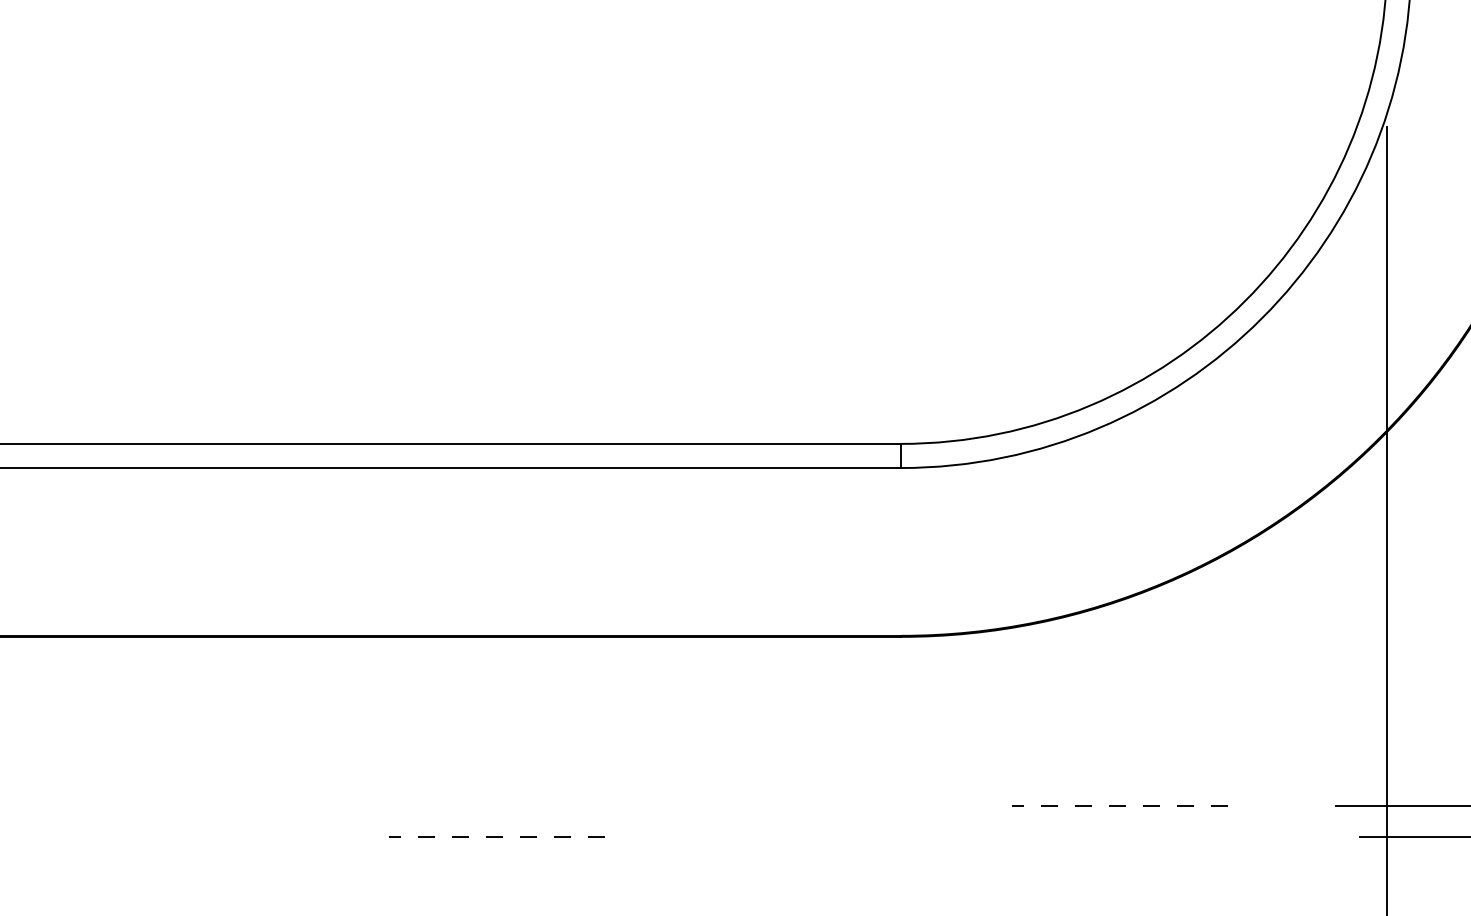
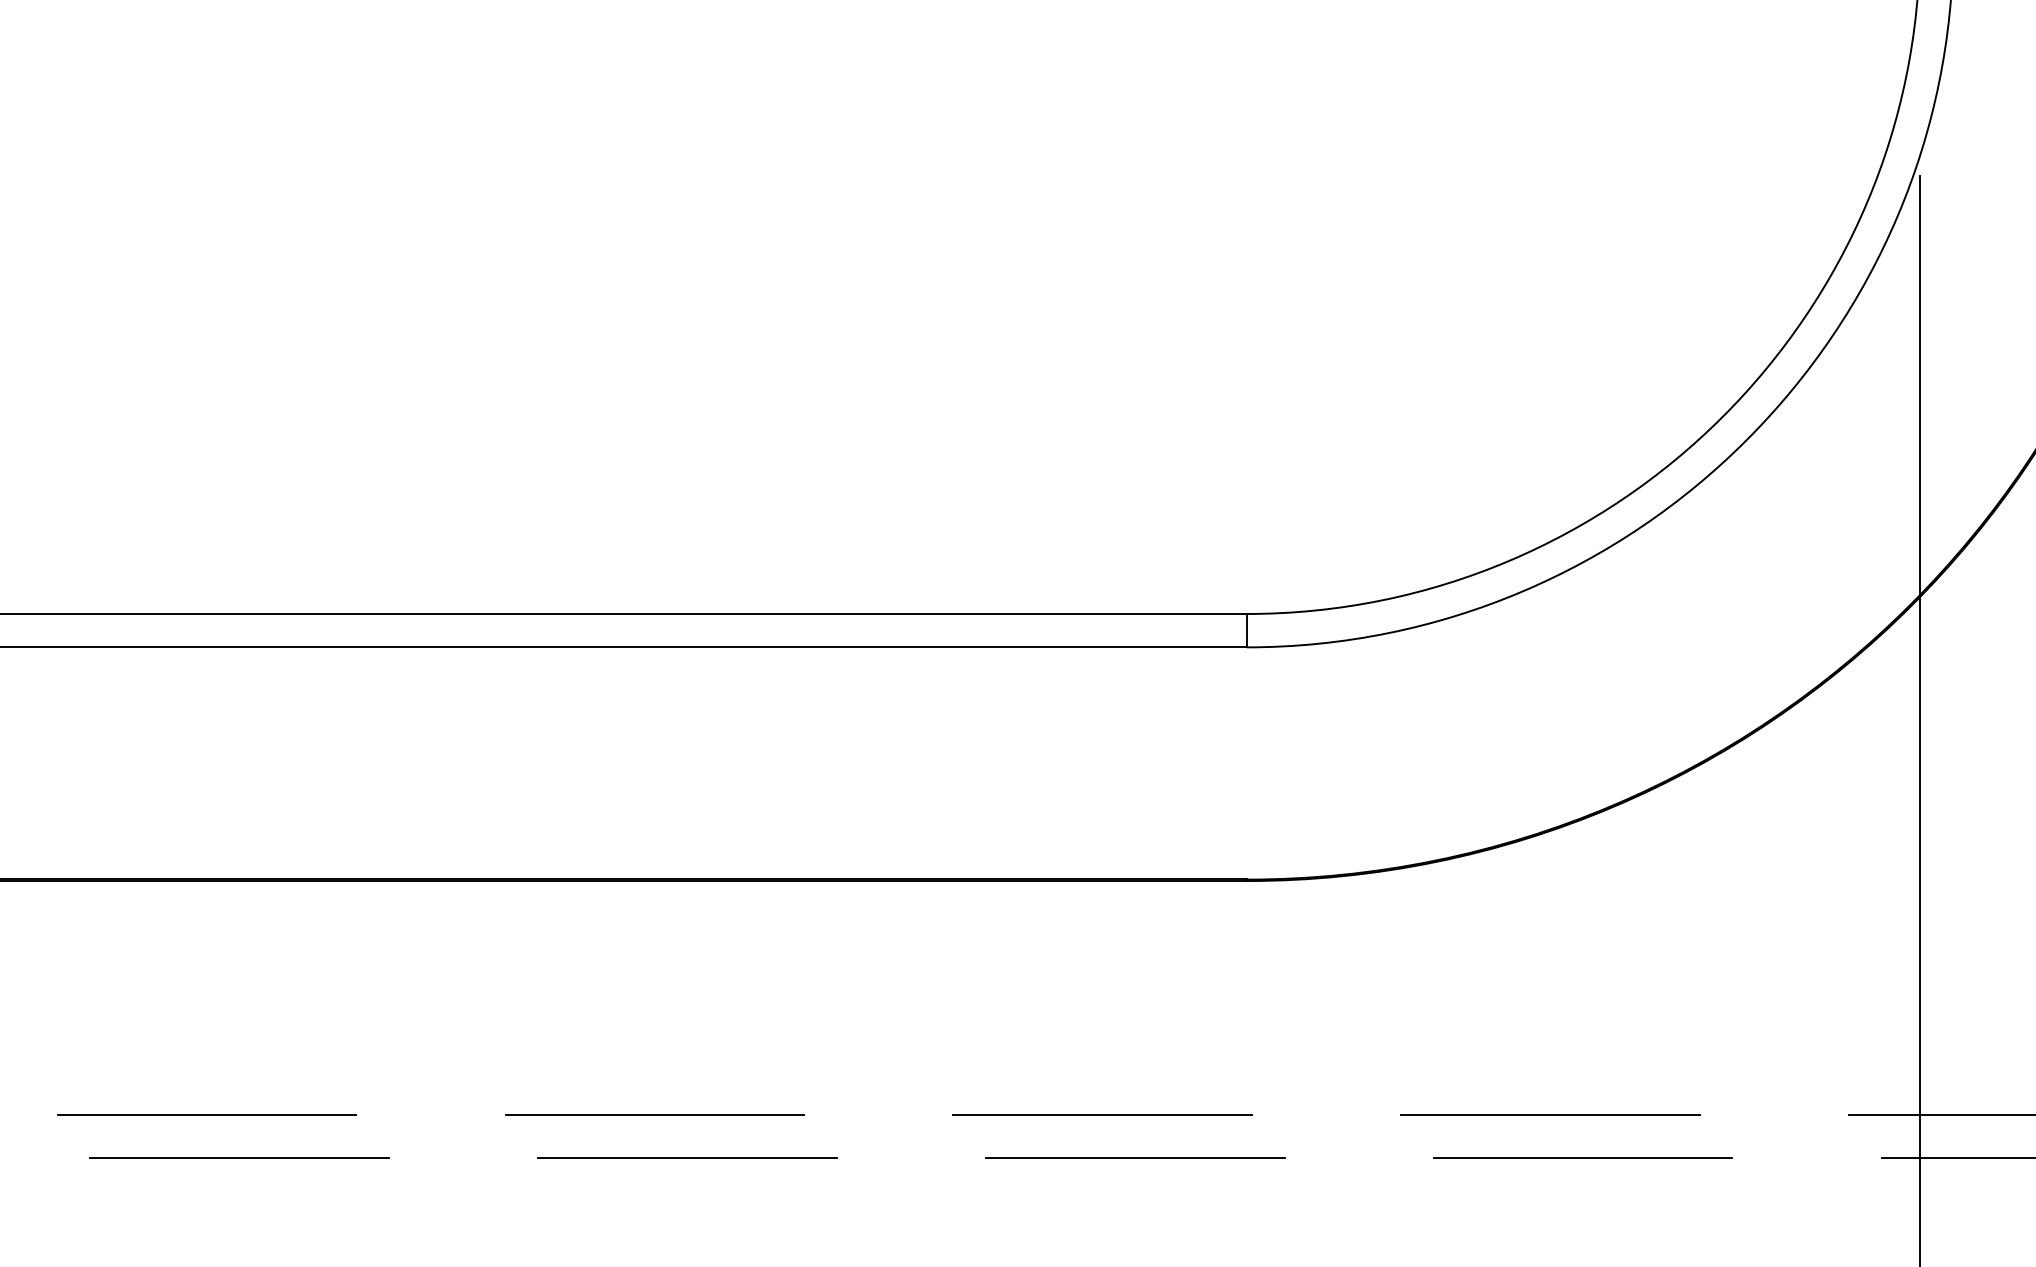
line: (796, 805) -> (1102, 1114), added
line: (149, 806) -> (206, 1115), added
line: (472, 806) -> (654, 1115), added
line: (1119, 806) -> (1549, 1115), dashed -> solid
line: (820, 836) -> (1135, 1157), added
line: (172, 837) -> (239, 1158), added
line: (496, 837) -> (687, 1158), dashed -> solid
line: (1143, 837) -> (1582, 1158), added

